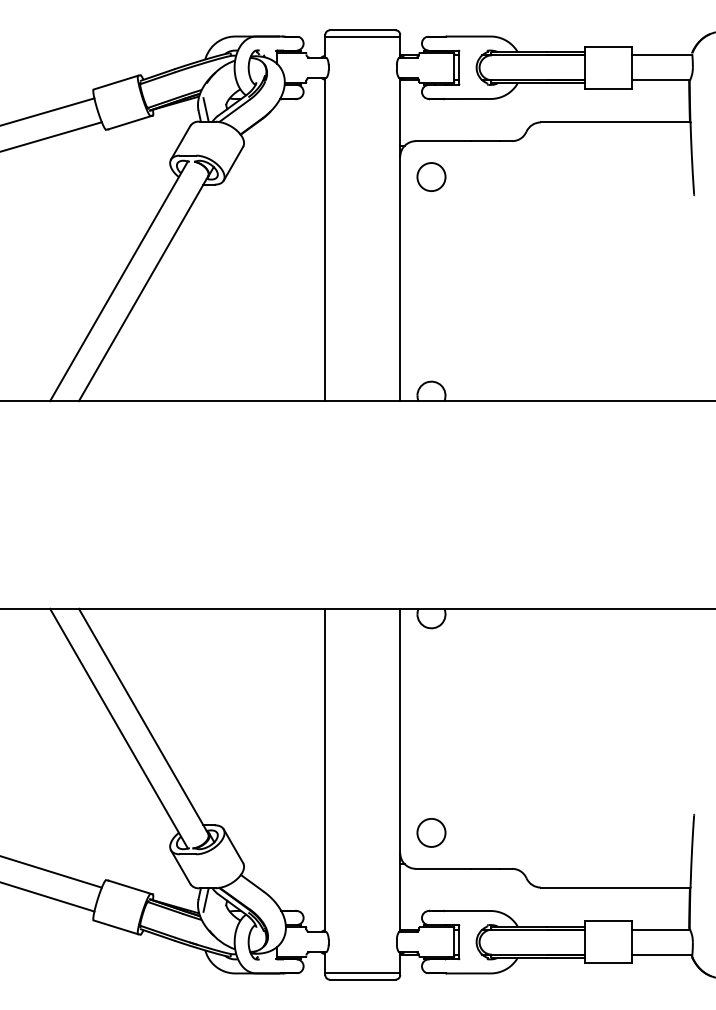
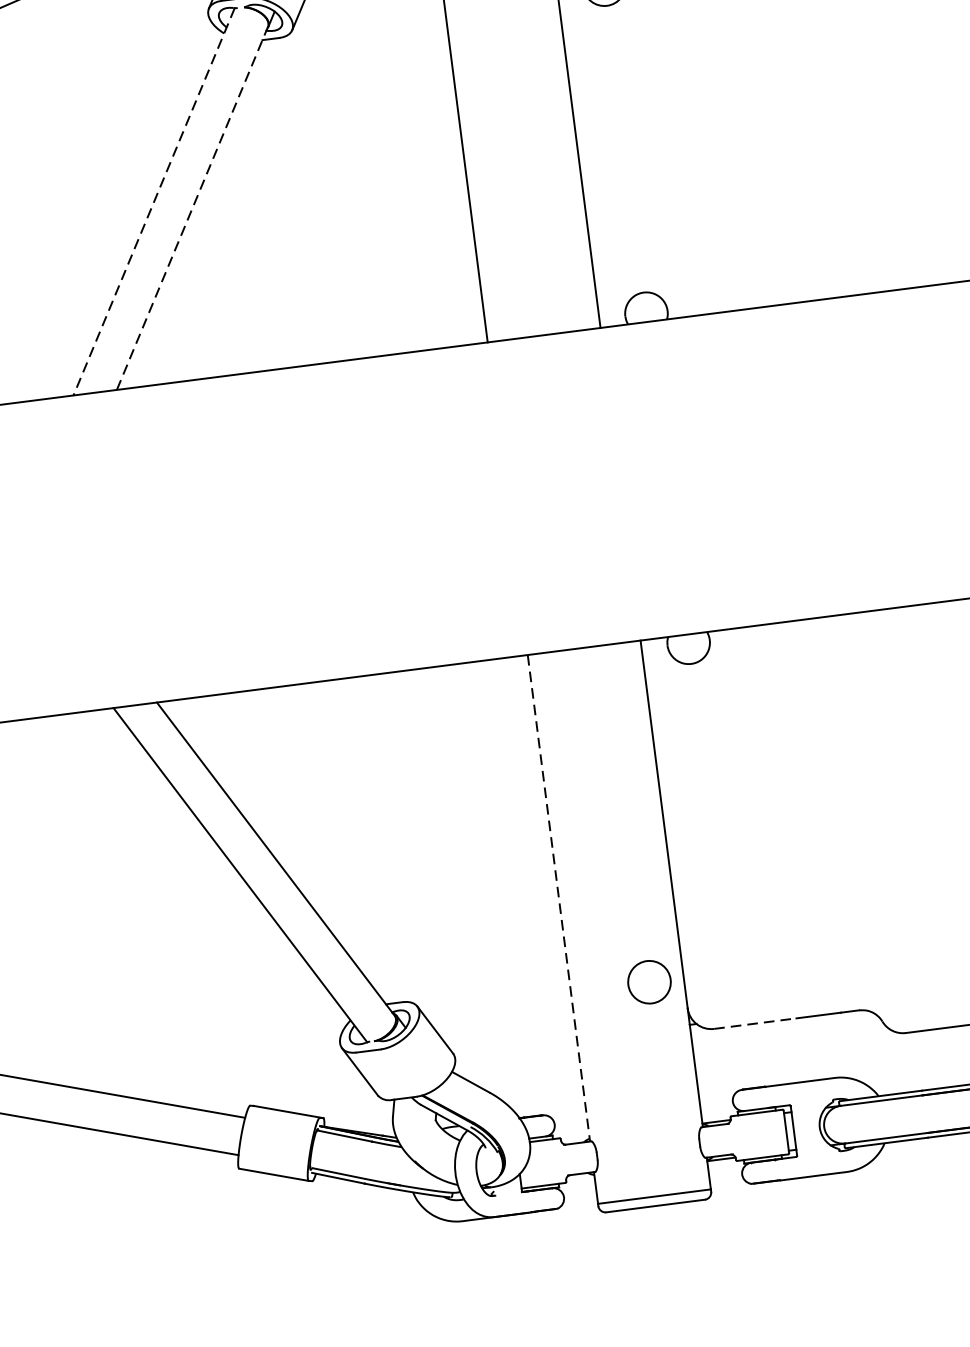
line: (118, 281) -> (153, 202), solid -> dashed
line: (143, 288) -> (192, 207), solid -> dashed
line: (325, 770) -> (559, 898), solid -> dashed
circle: (431, 832) -> (649, 981), moved
line: (443, 868) -> (755, 1023), solid -> dashed
line: (205, 899) -> (403, 1115), removed

